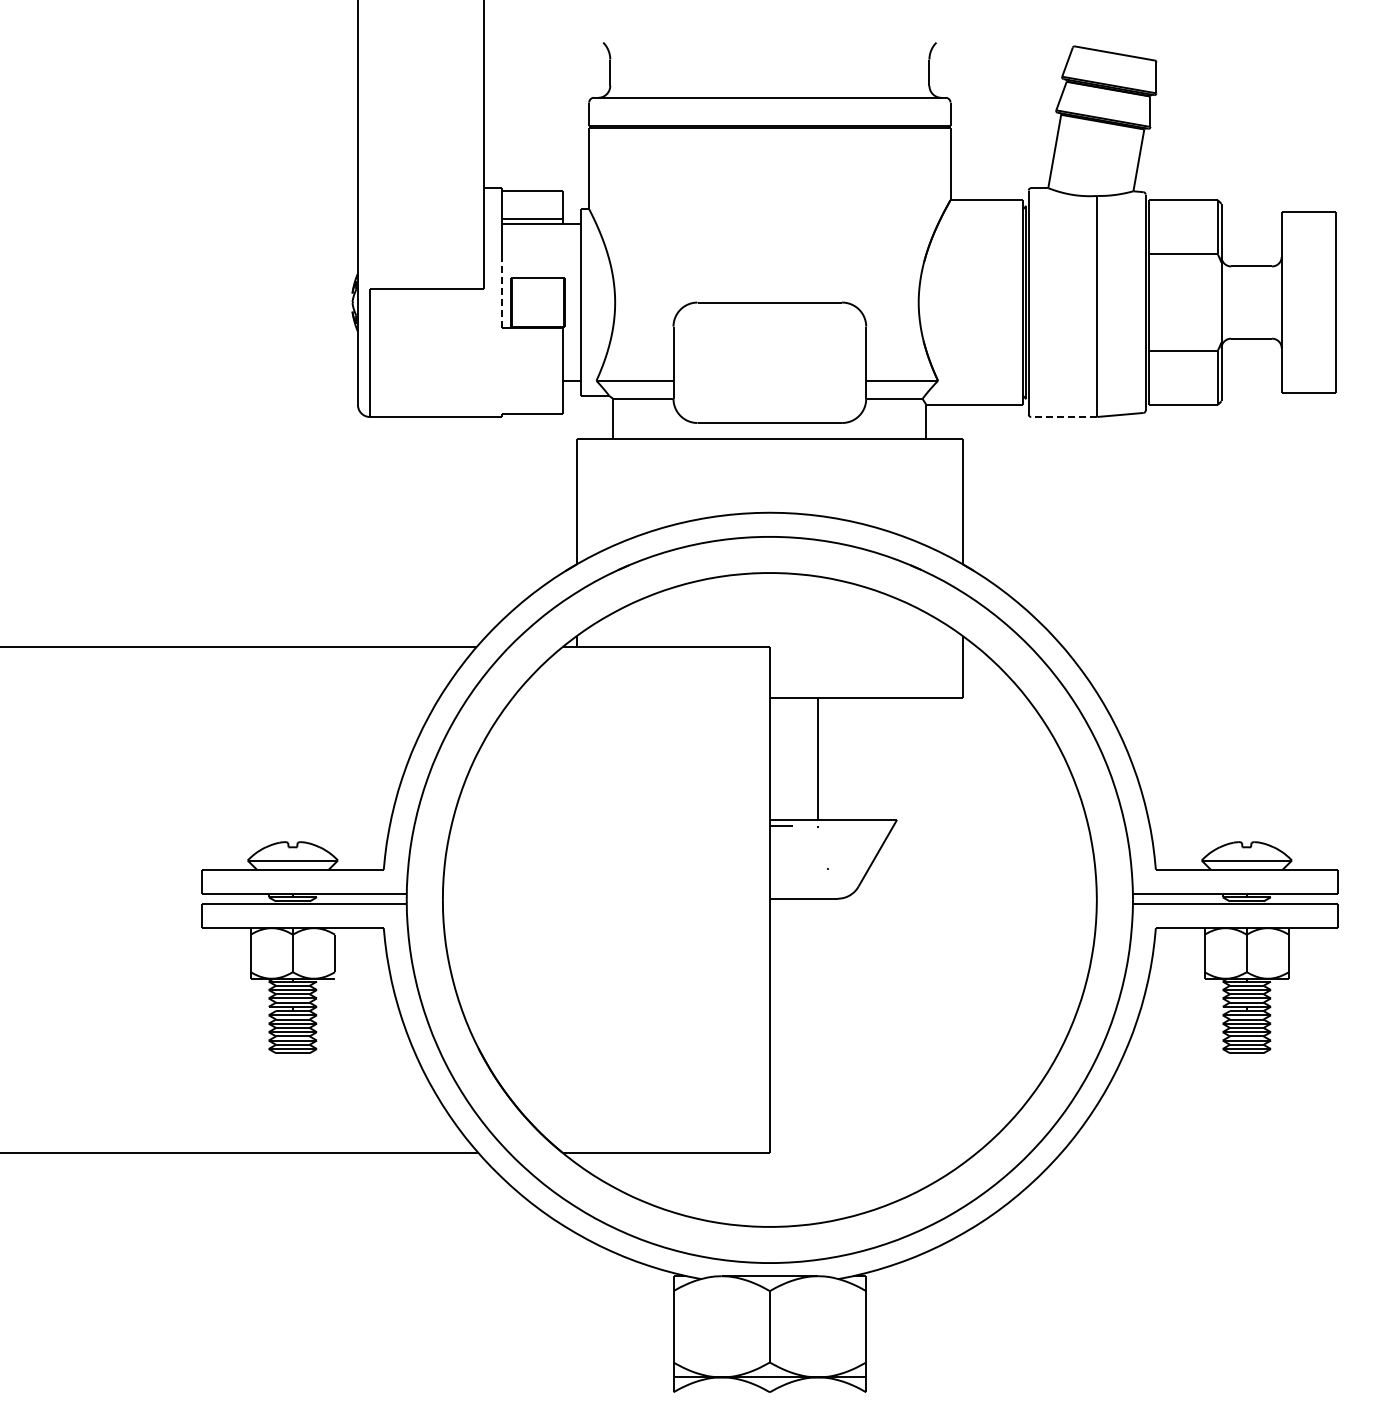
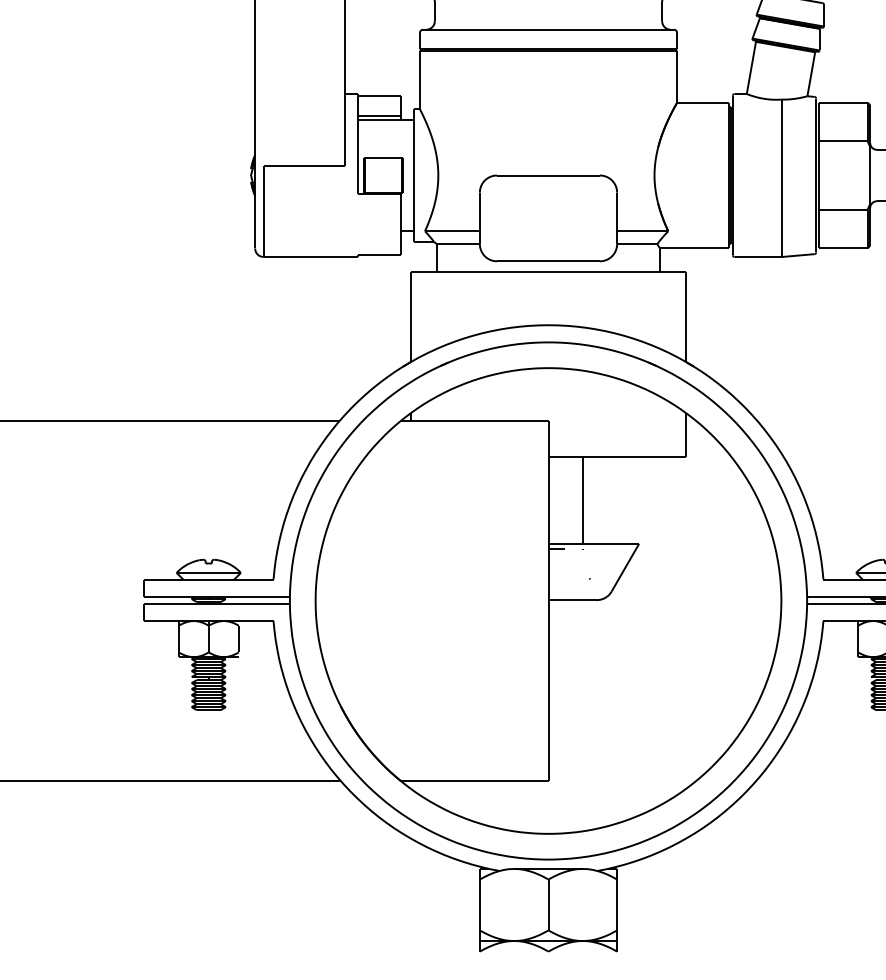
line: (502, 294) -> (358, 169), dashed -> solid
line: (1063, 416) -> (757, 256), dashed -> solid

